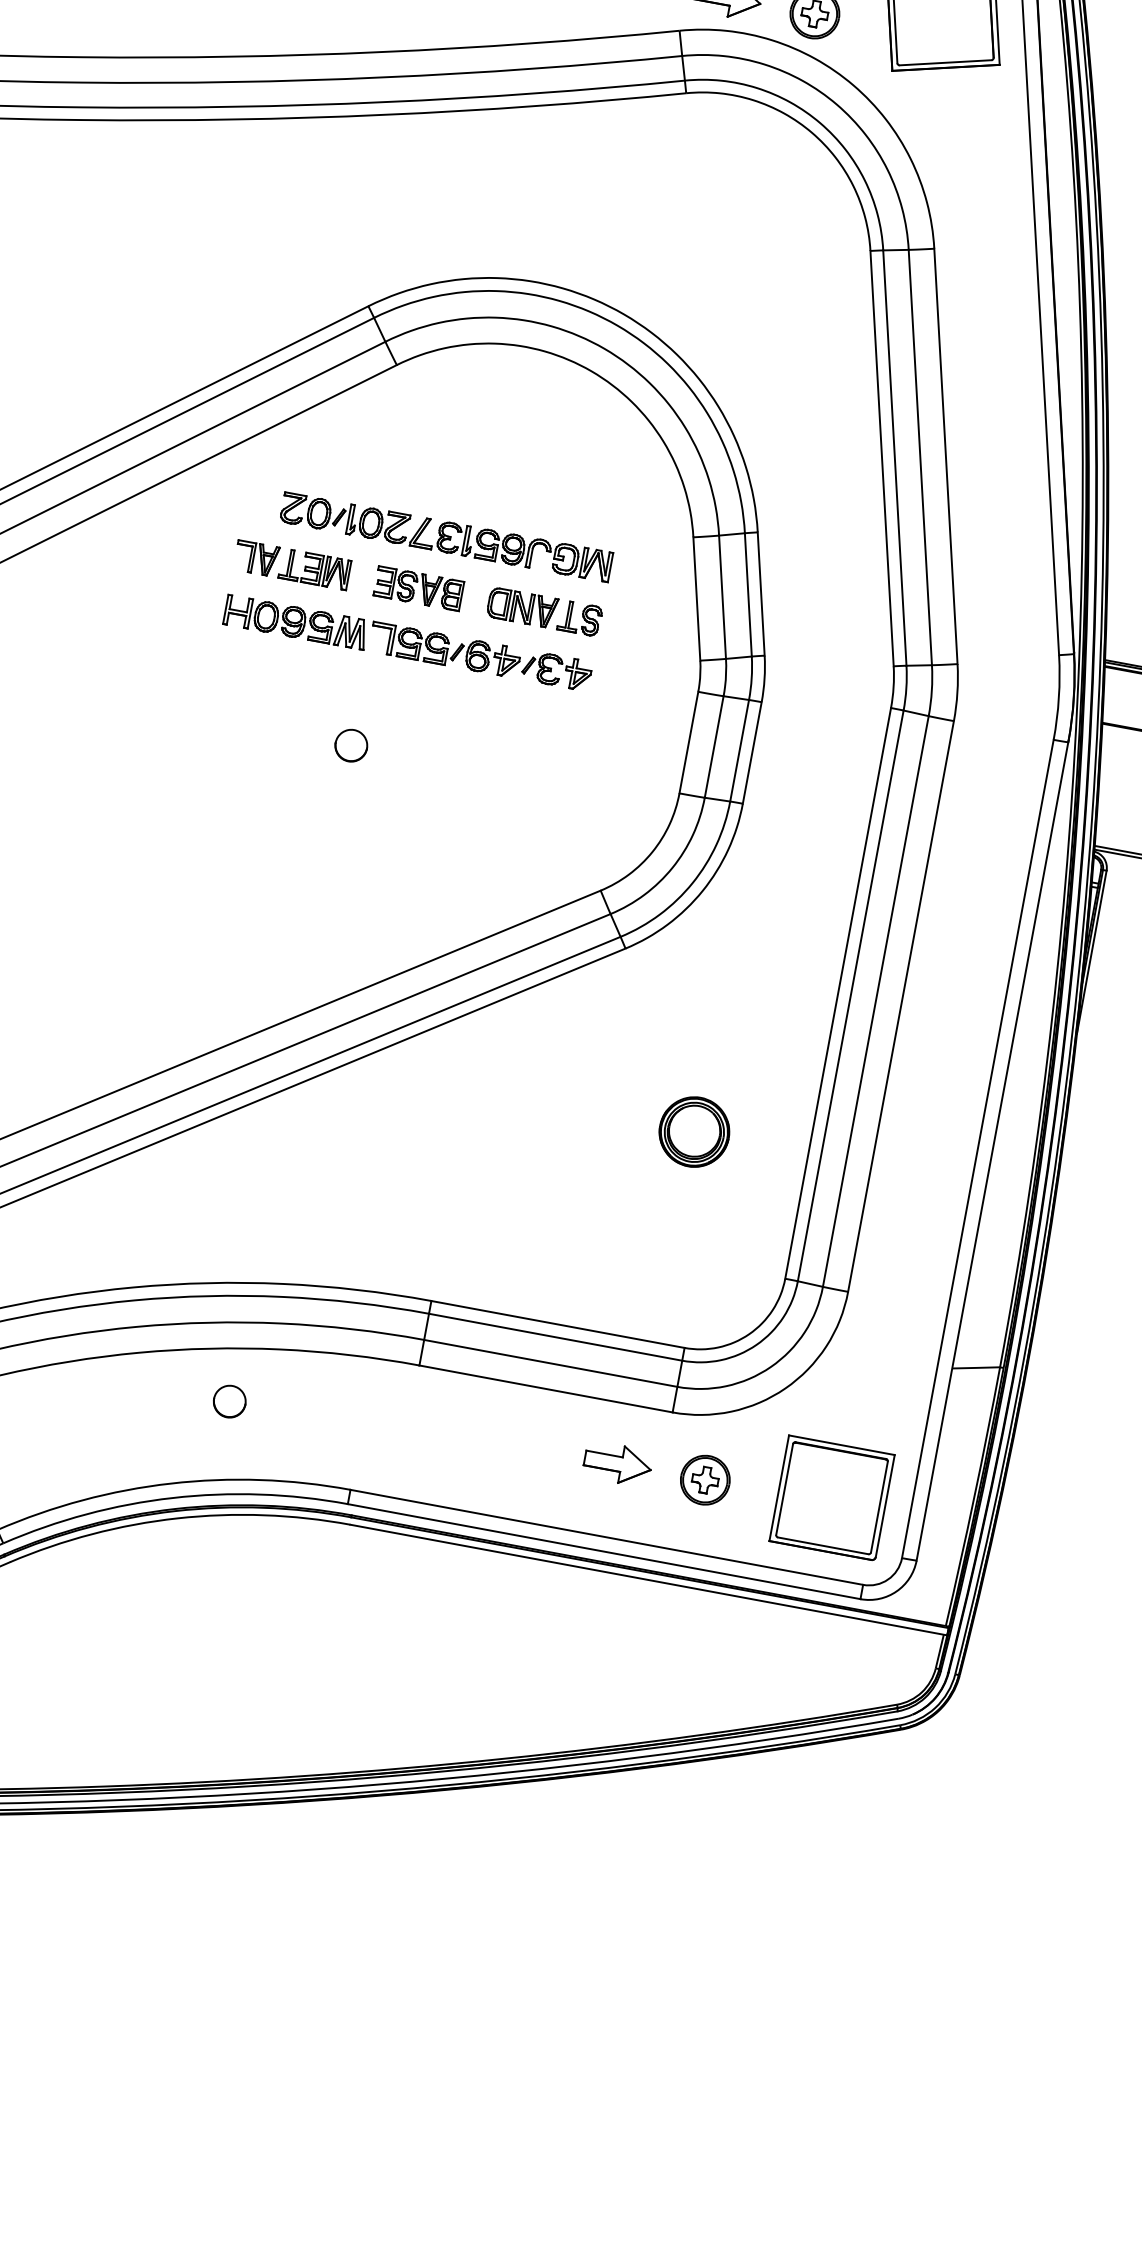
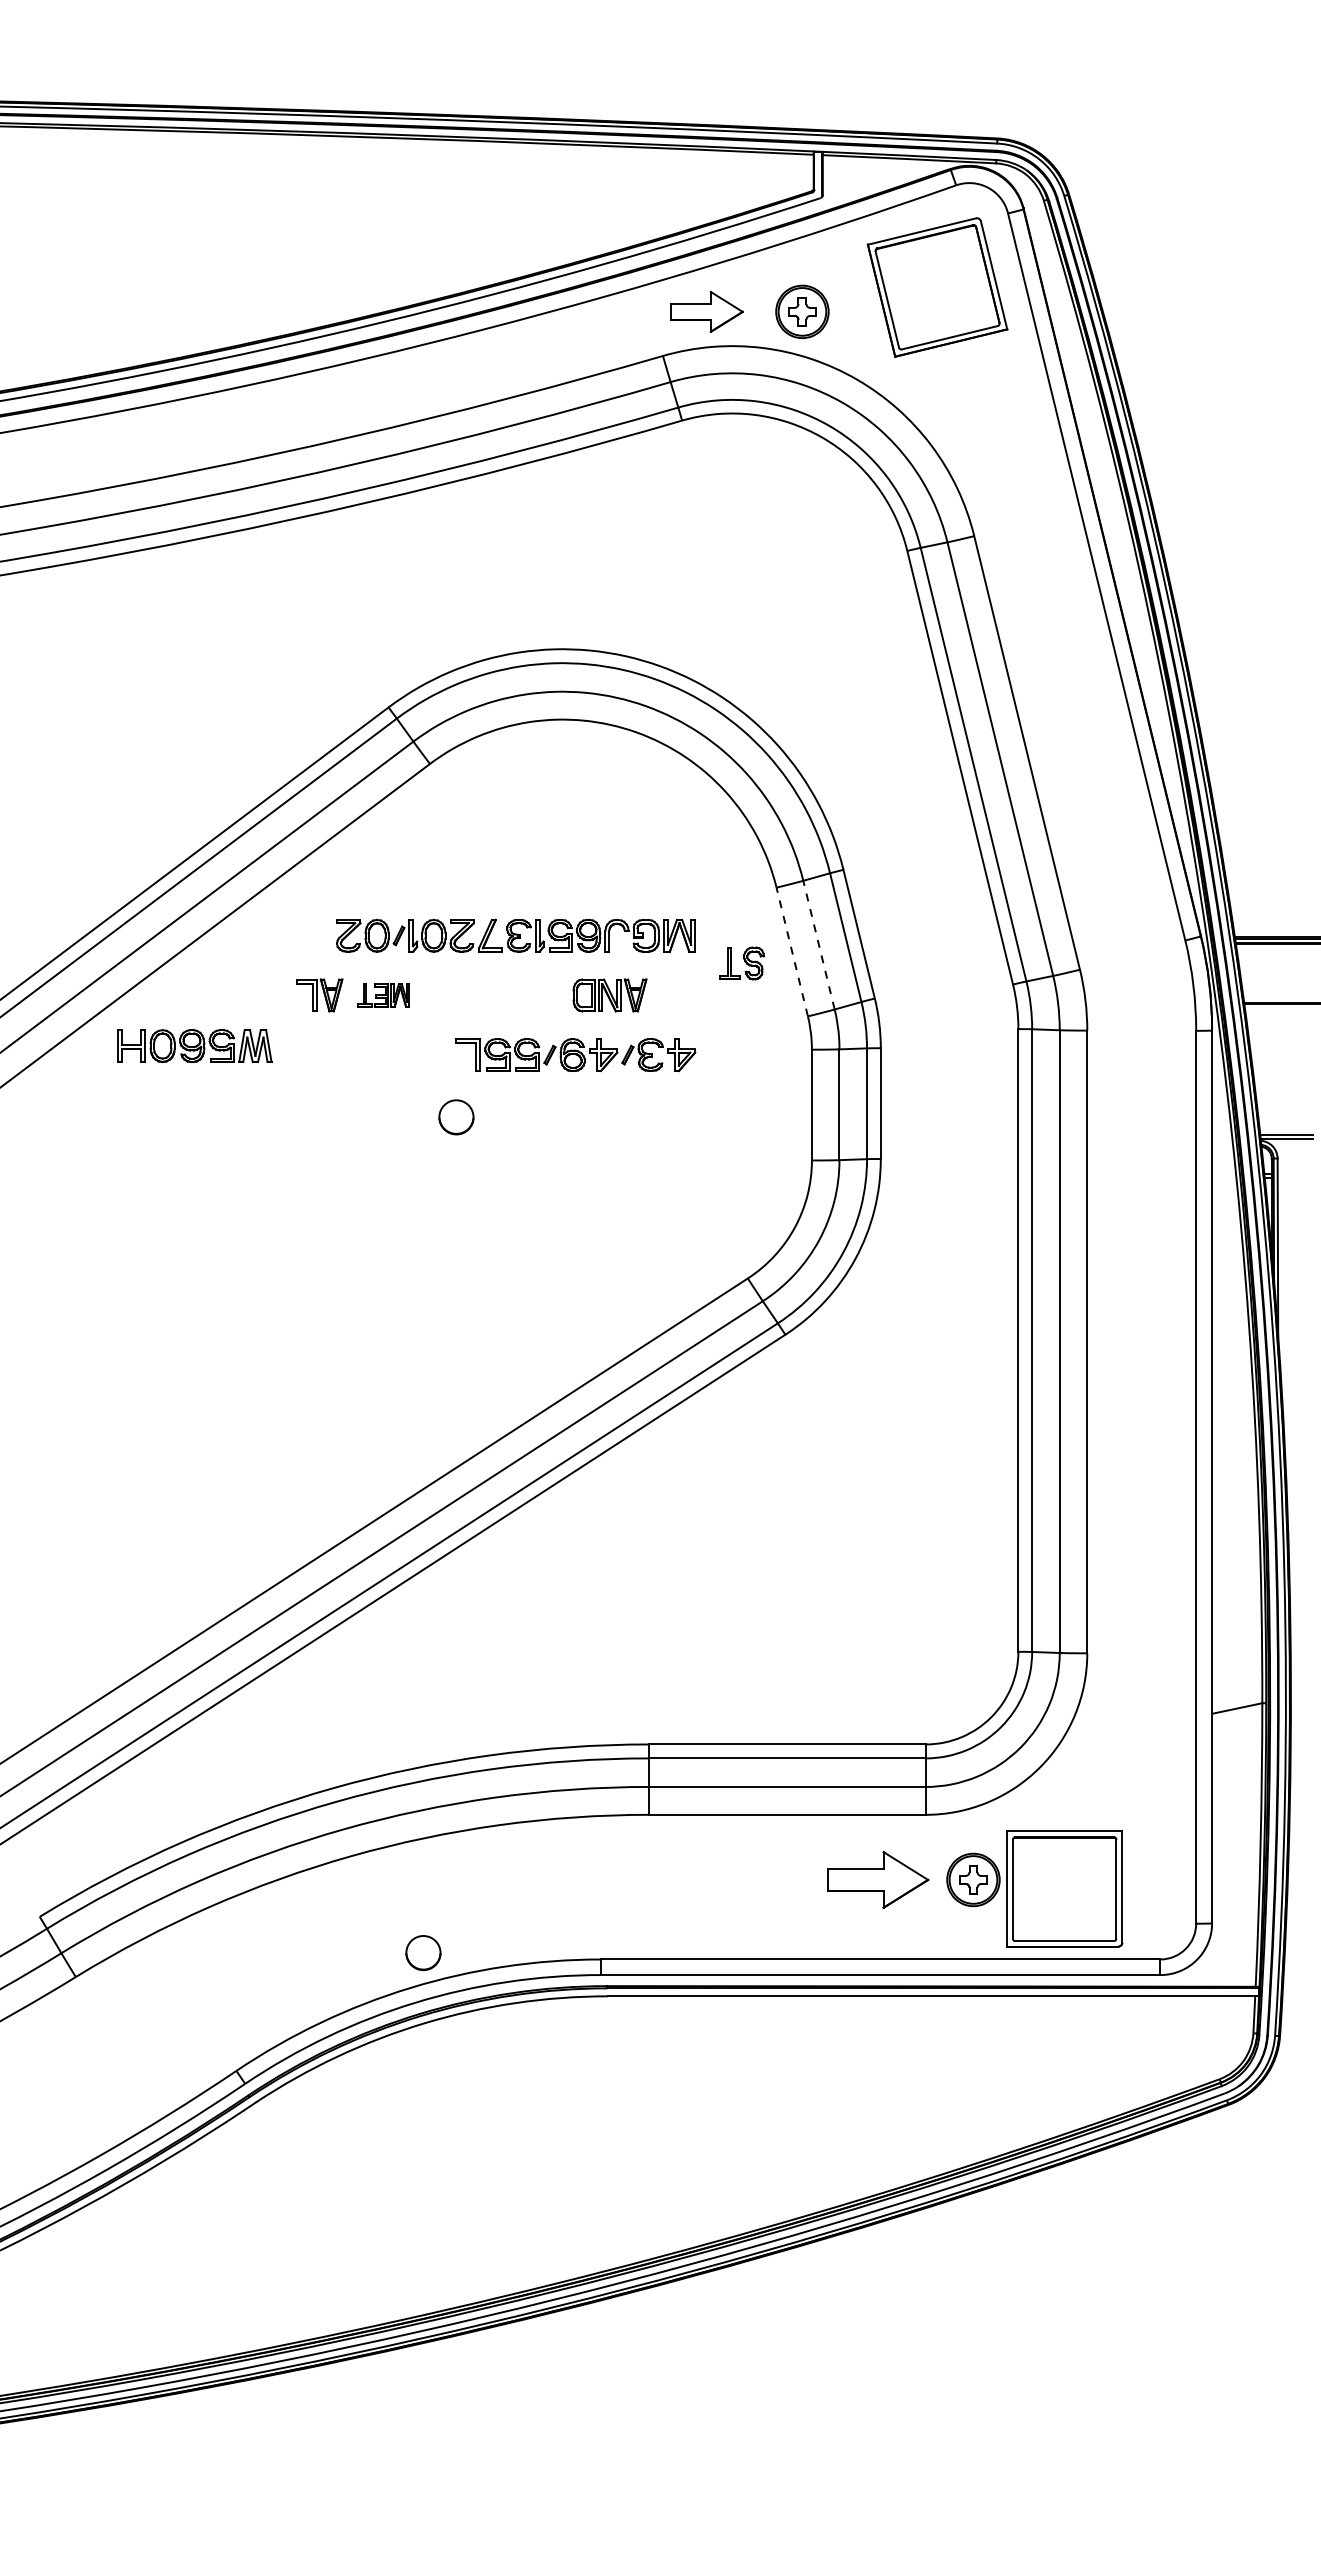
part: (314, 569) -> (383, 995), size x0.7
part: (418, 588) -> (496, 995), removed
line: (722, 596) -> (818, 944), solid -> dashed
line: (697, 598) -> (792, 951), solid -> dashed
part: (579, 618) -> (741, 963), moved
part: (295, 621) -> (194, 1045), moved
part: (351, 745) -> (456, 1117), moved
part: (694, 1131) -> (893, 1514), removed
part: (229, 1402) -> (423, 1953), moved
part: (617, 1463) -> (877, 1879), size x1.4
part: (832, 1497) -> (1064, 1888), moved

